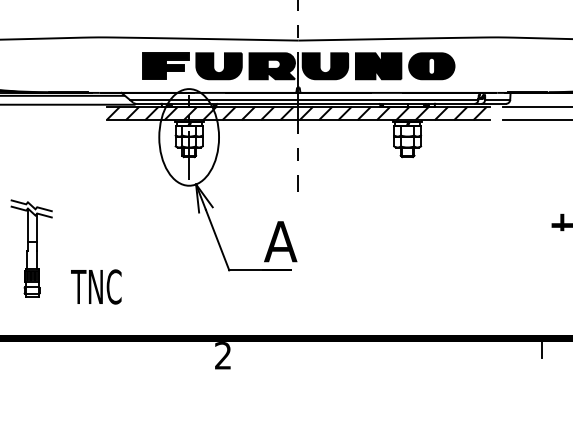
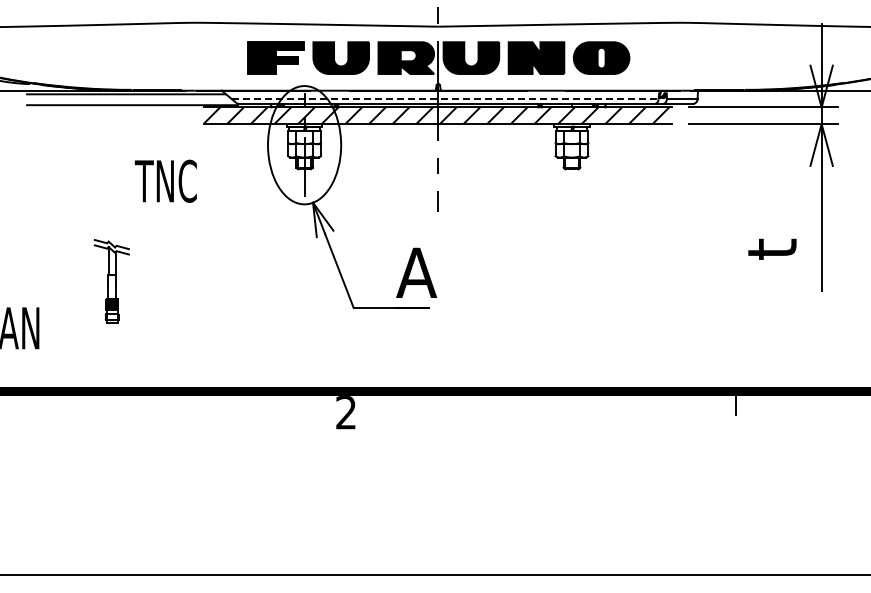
line: (304, 100) -> (445, 99), solid -> dashed
part: (31, 247) -> (111, 280), size x0.7
text: (95, 286) -> (165, 180), moved

